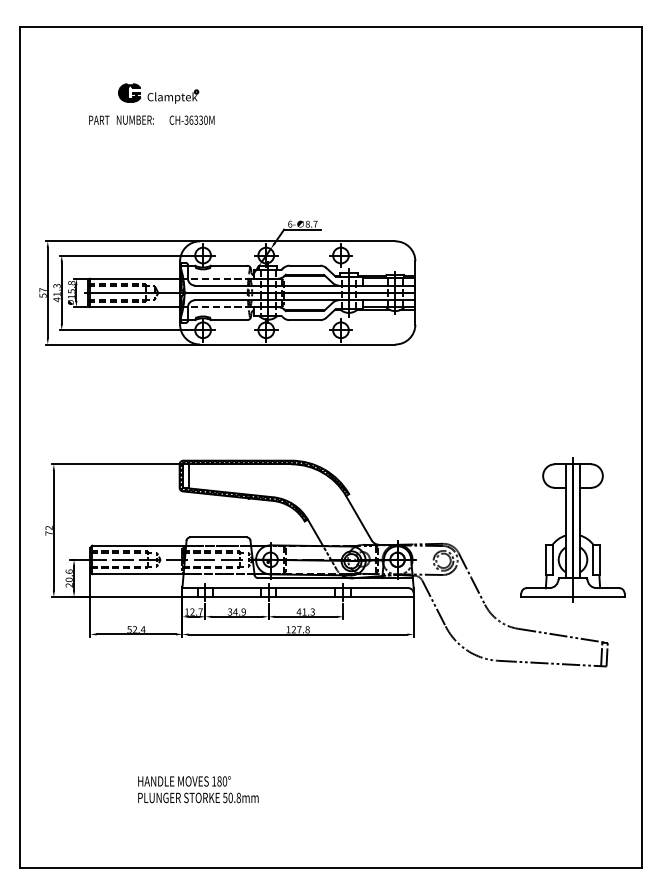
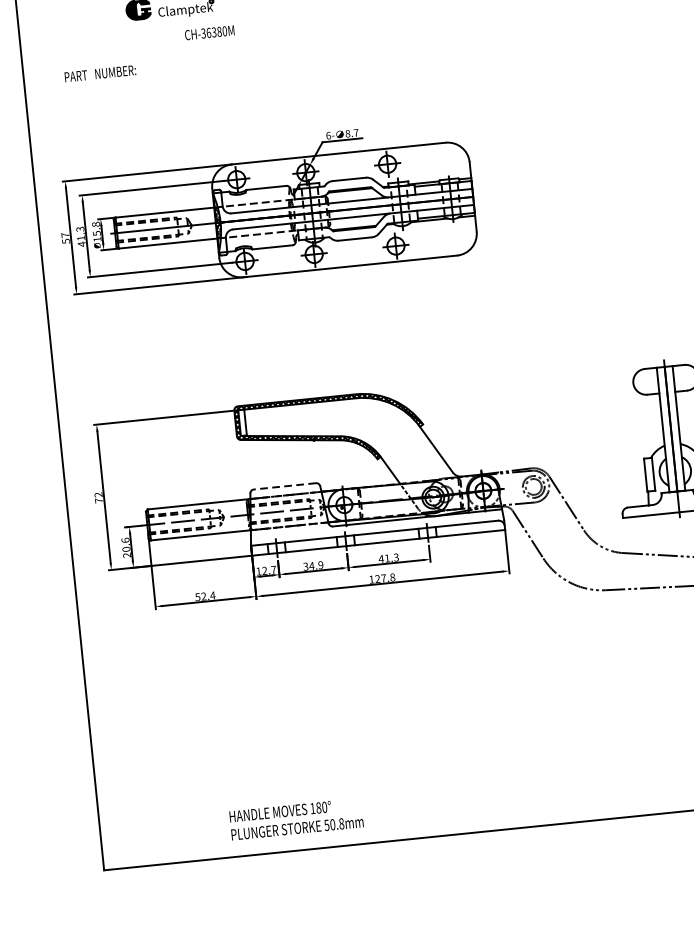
text: (121, 119) -> (100, 72), moved
text: (200, 119) -> (218, 31), CH-36330M -> CH-36380M
line: (218, 537) -> (284, 486), solid -> dashed
text: (198, 789) -> (296, 819), moved

